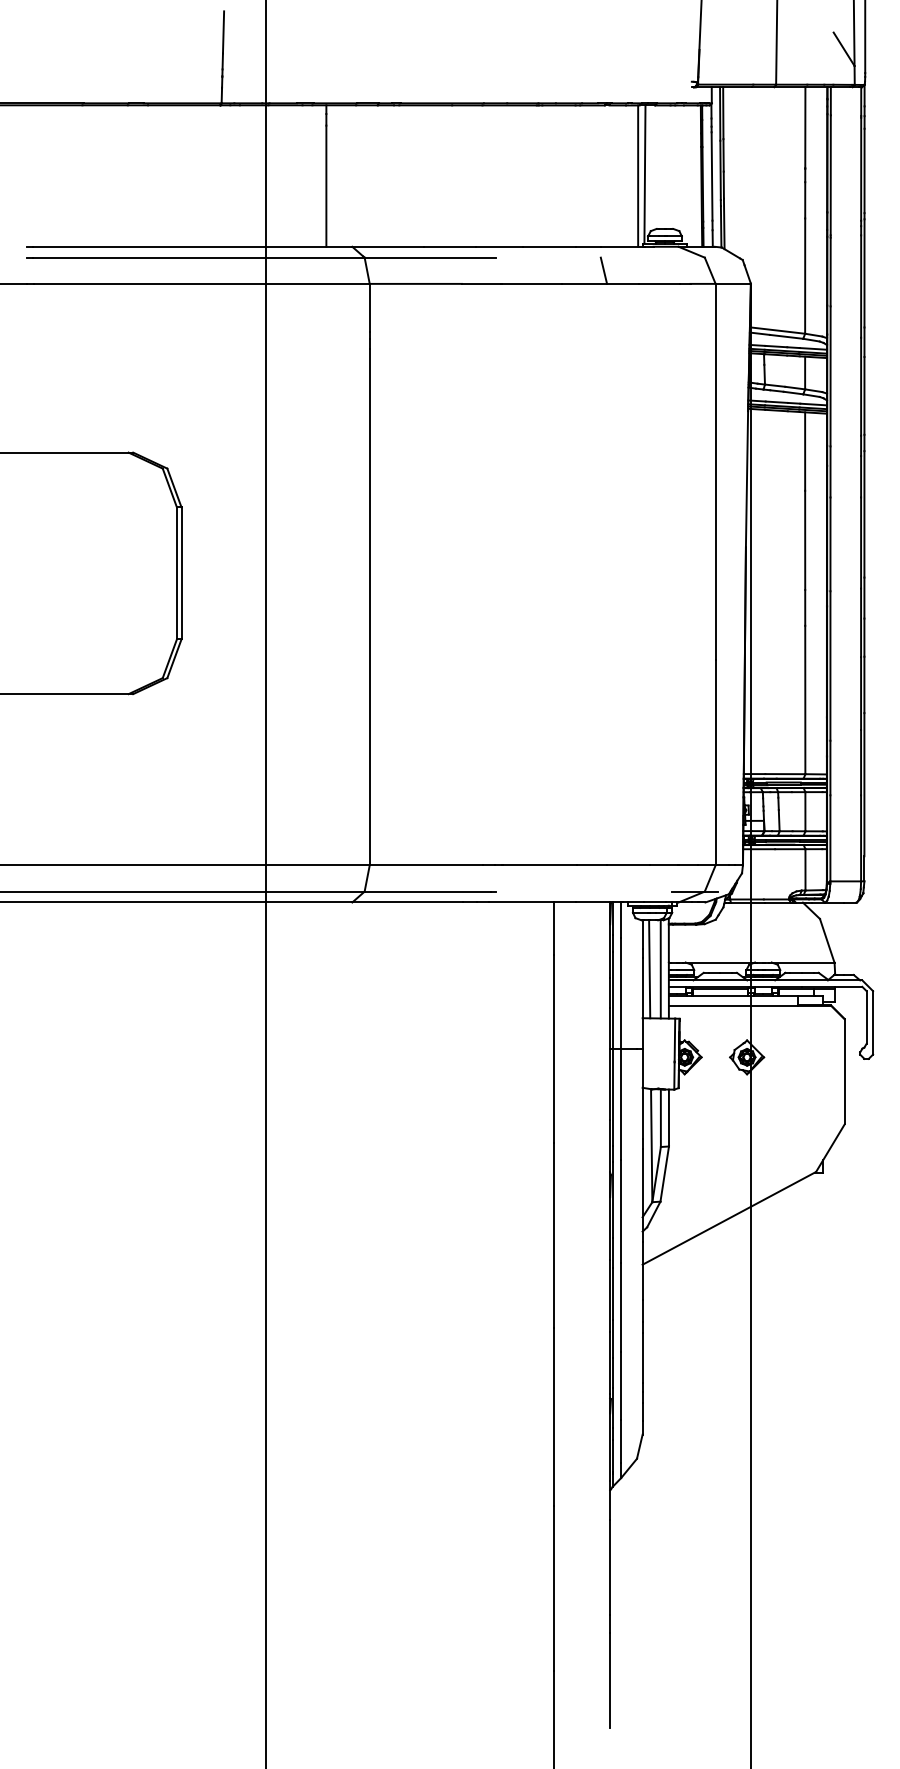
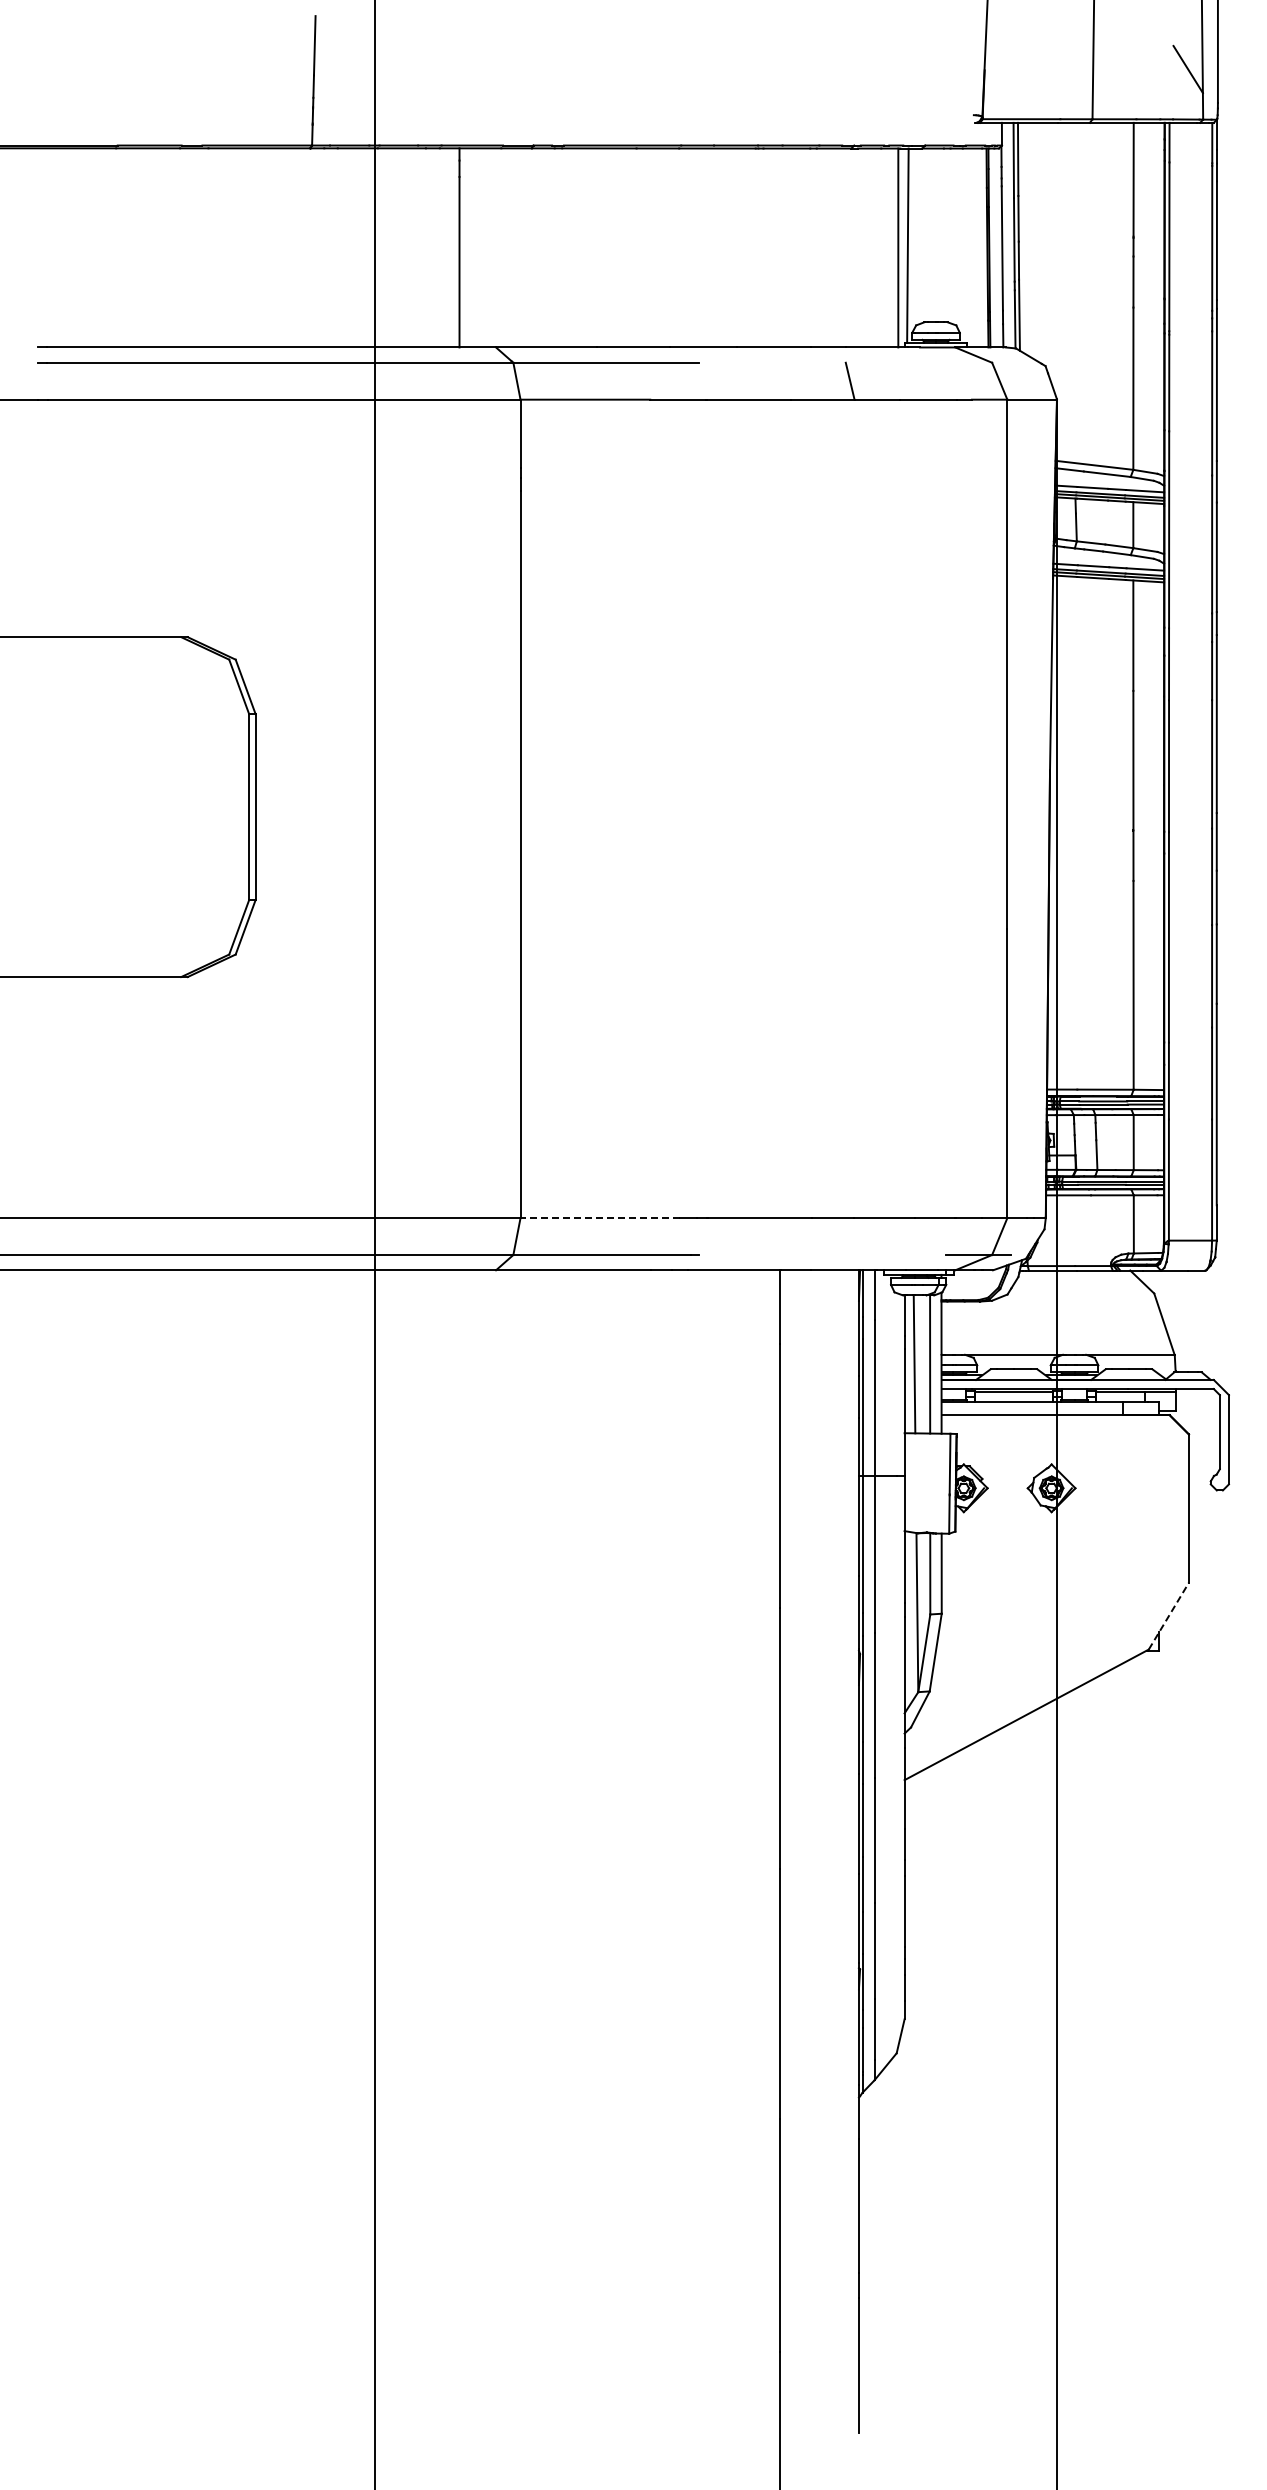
line: (426, 865) -> (600, 1218), solid -> dashed
line: (830, 1148) -> (1168, 1616), solid -> dashed

